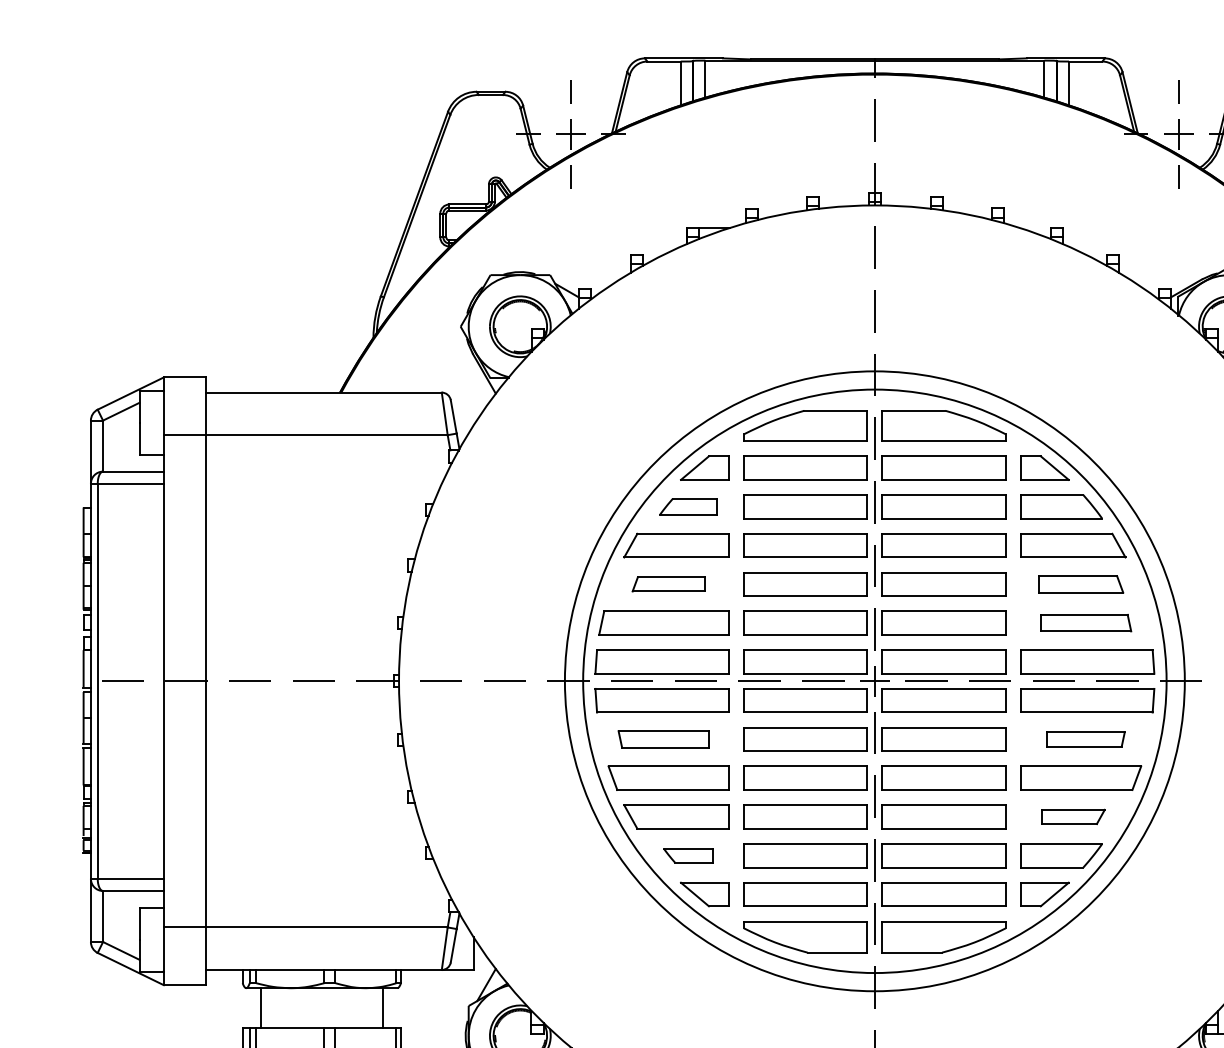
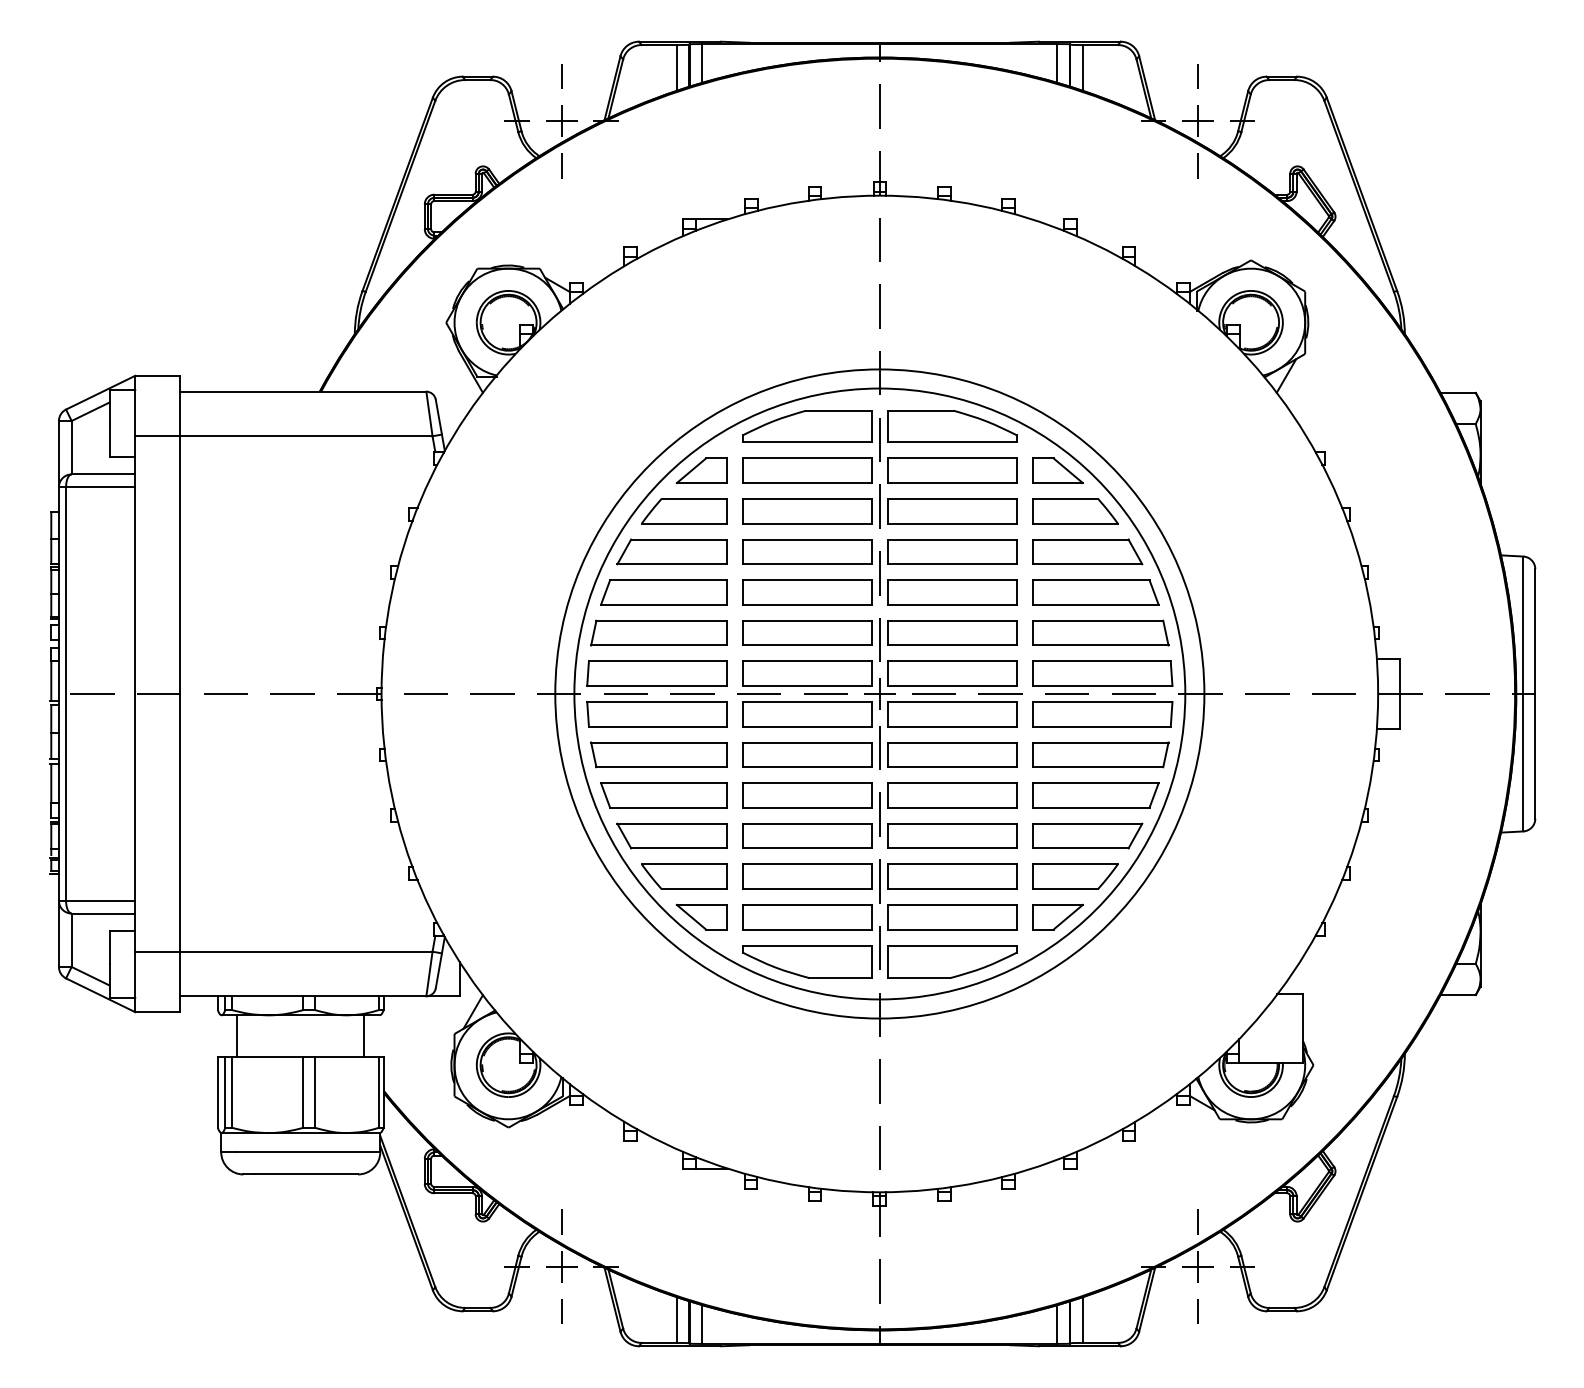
part: (688, 507) -> (684, 511), size x1.43
part: (668, 584) -> (663, 592), size x1.67
part: (1080, 584) -> (1095, 592), size x1.43
part: (1085, 622) -> (1100, 632), size x1.43
part: (663, 739) -> (658, 754), size x1.43
part: (1085, 739) -> (1100, 754), size x1.67
part: (1073, 816) -> (1087, 835), size x1.67
part: (688, 855) -> (684, 876), size x1.67

